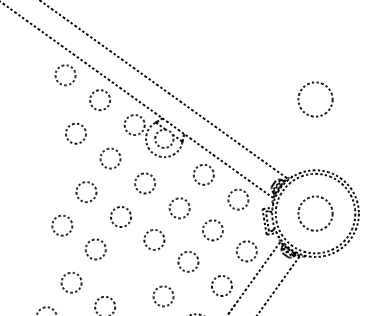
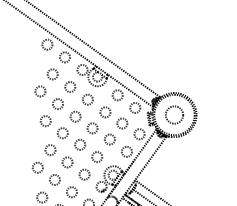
circle: (315, 98) -> (174, 56), removed
circle: (51, 167) -> (40, 91), added
circle: (130, 271) -> (80, 144), added

